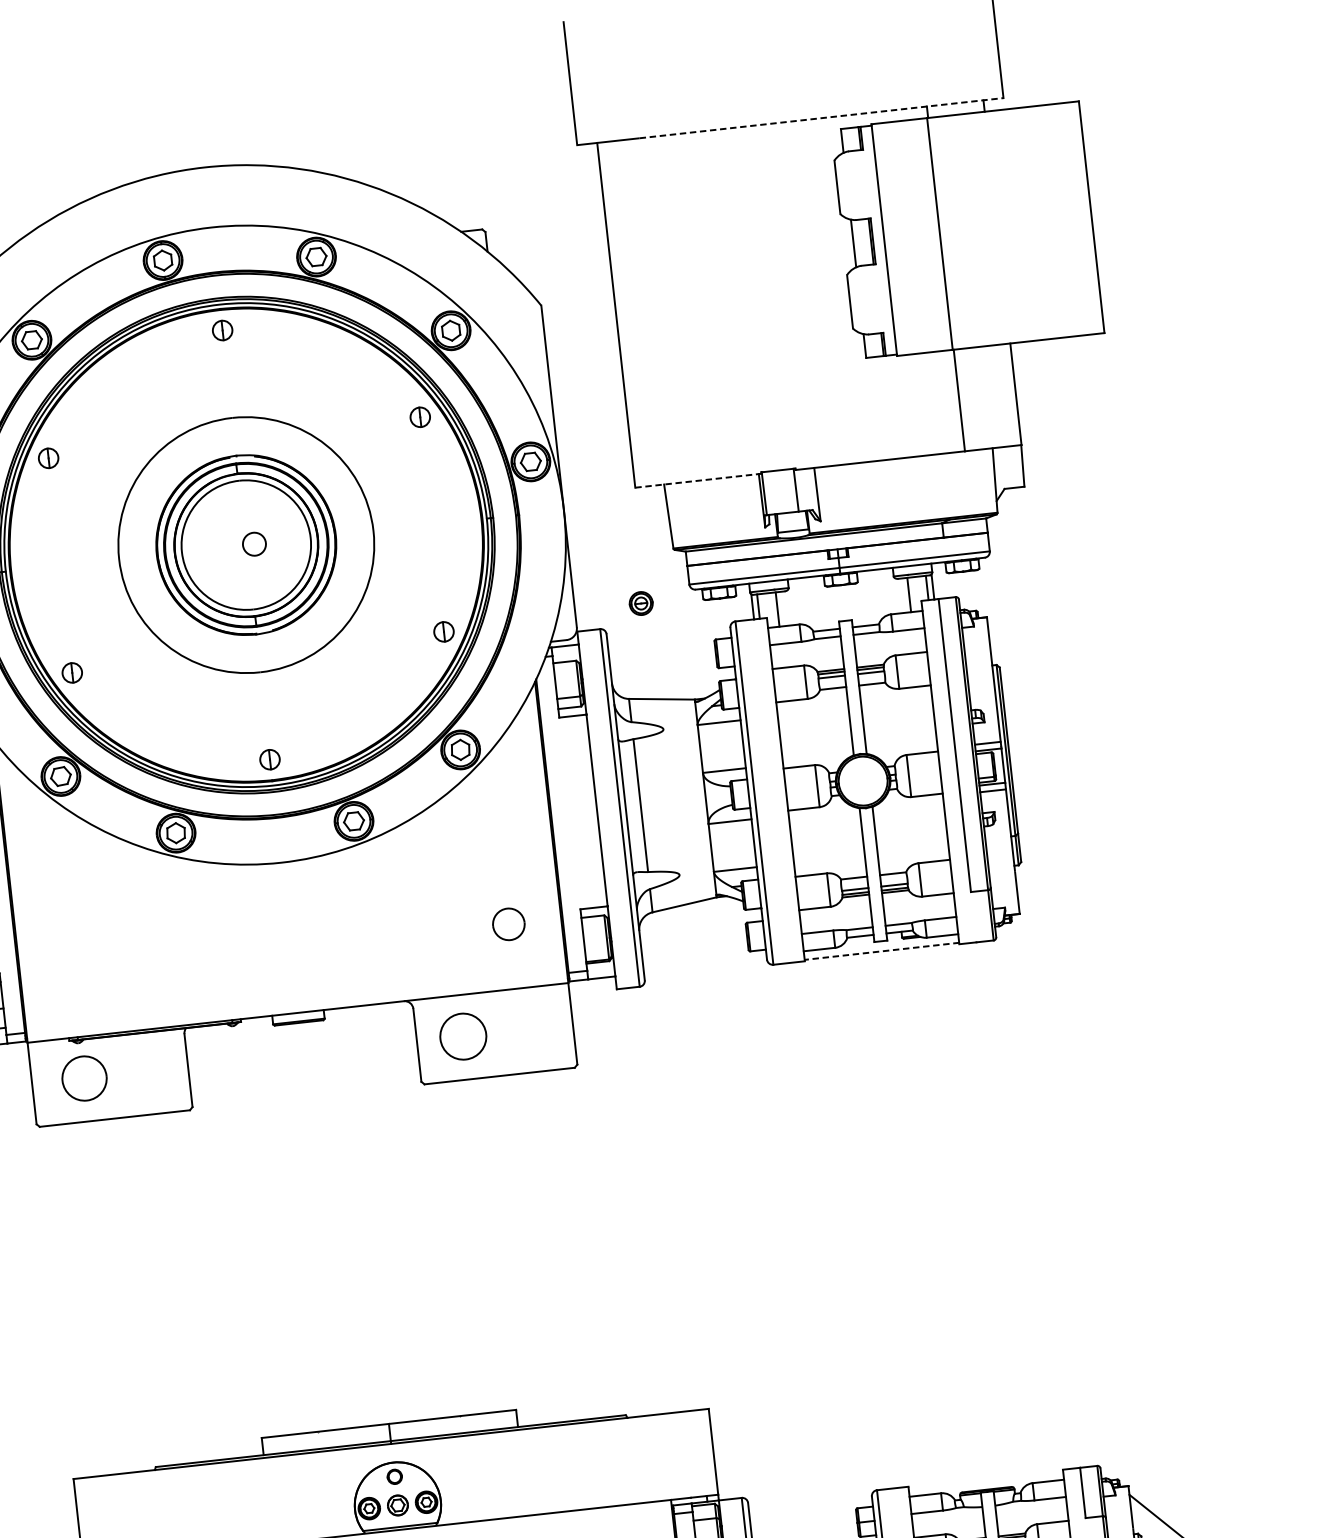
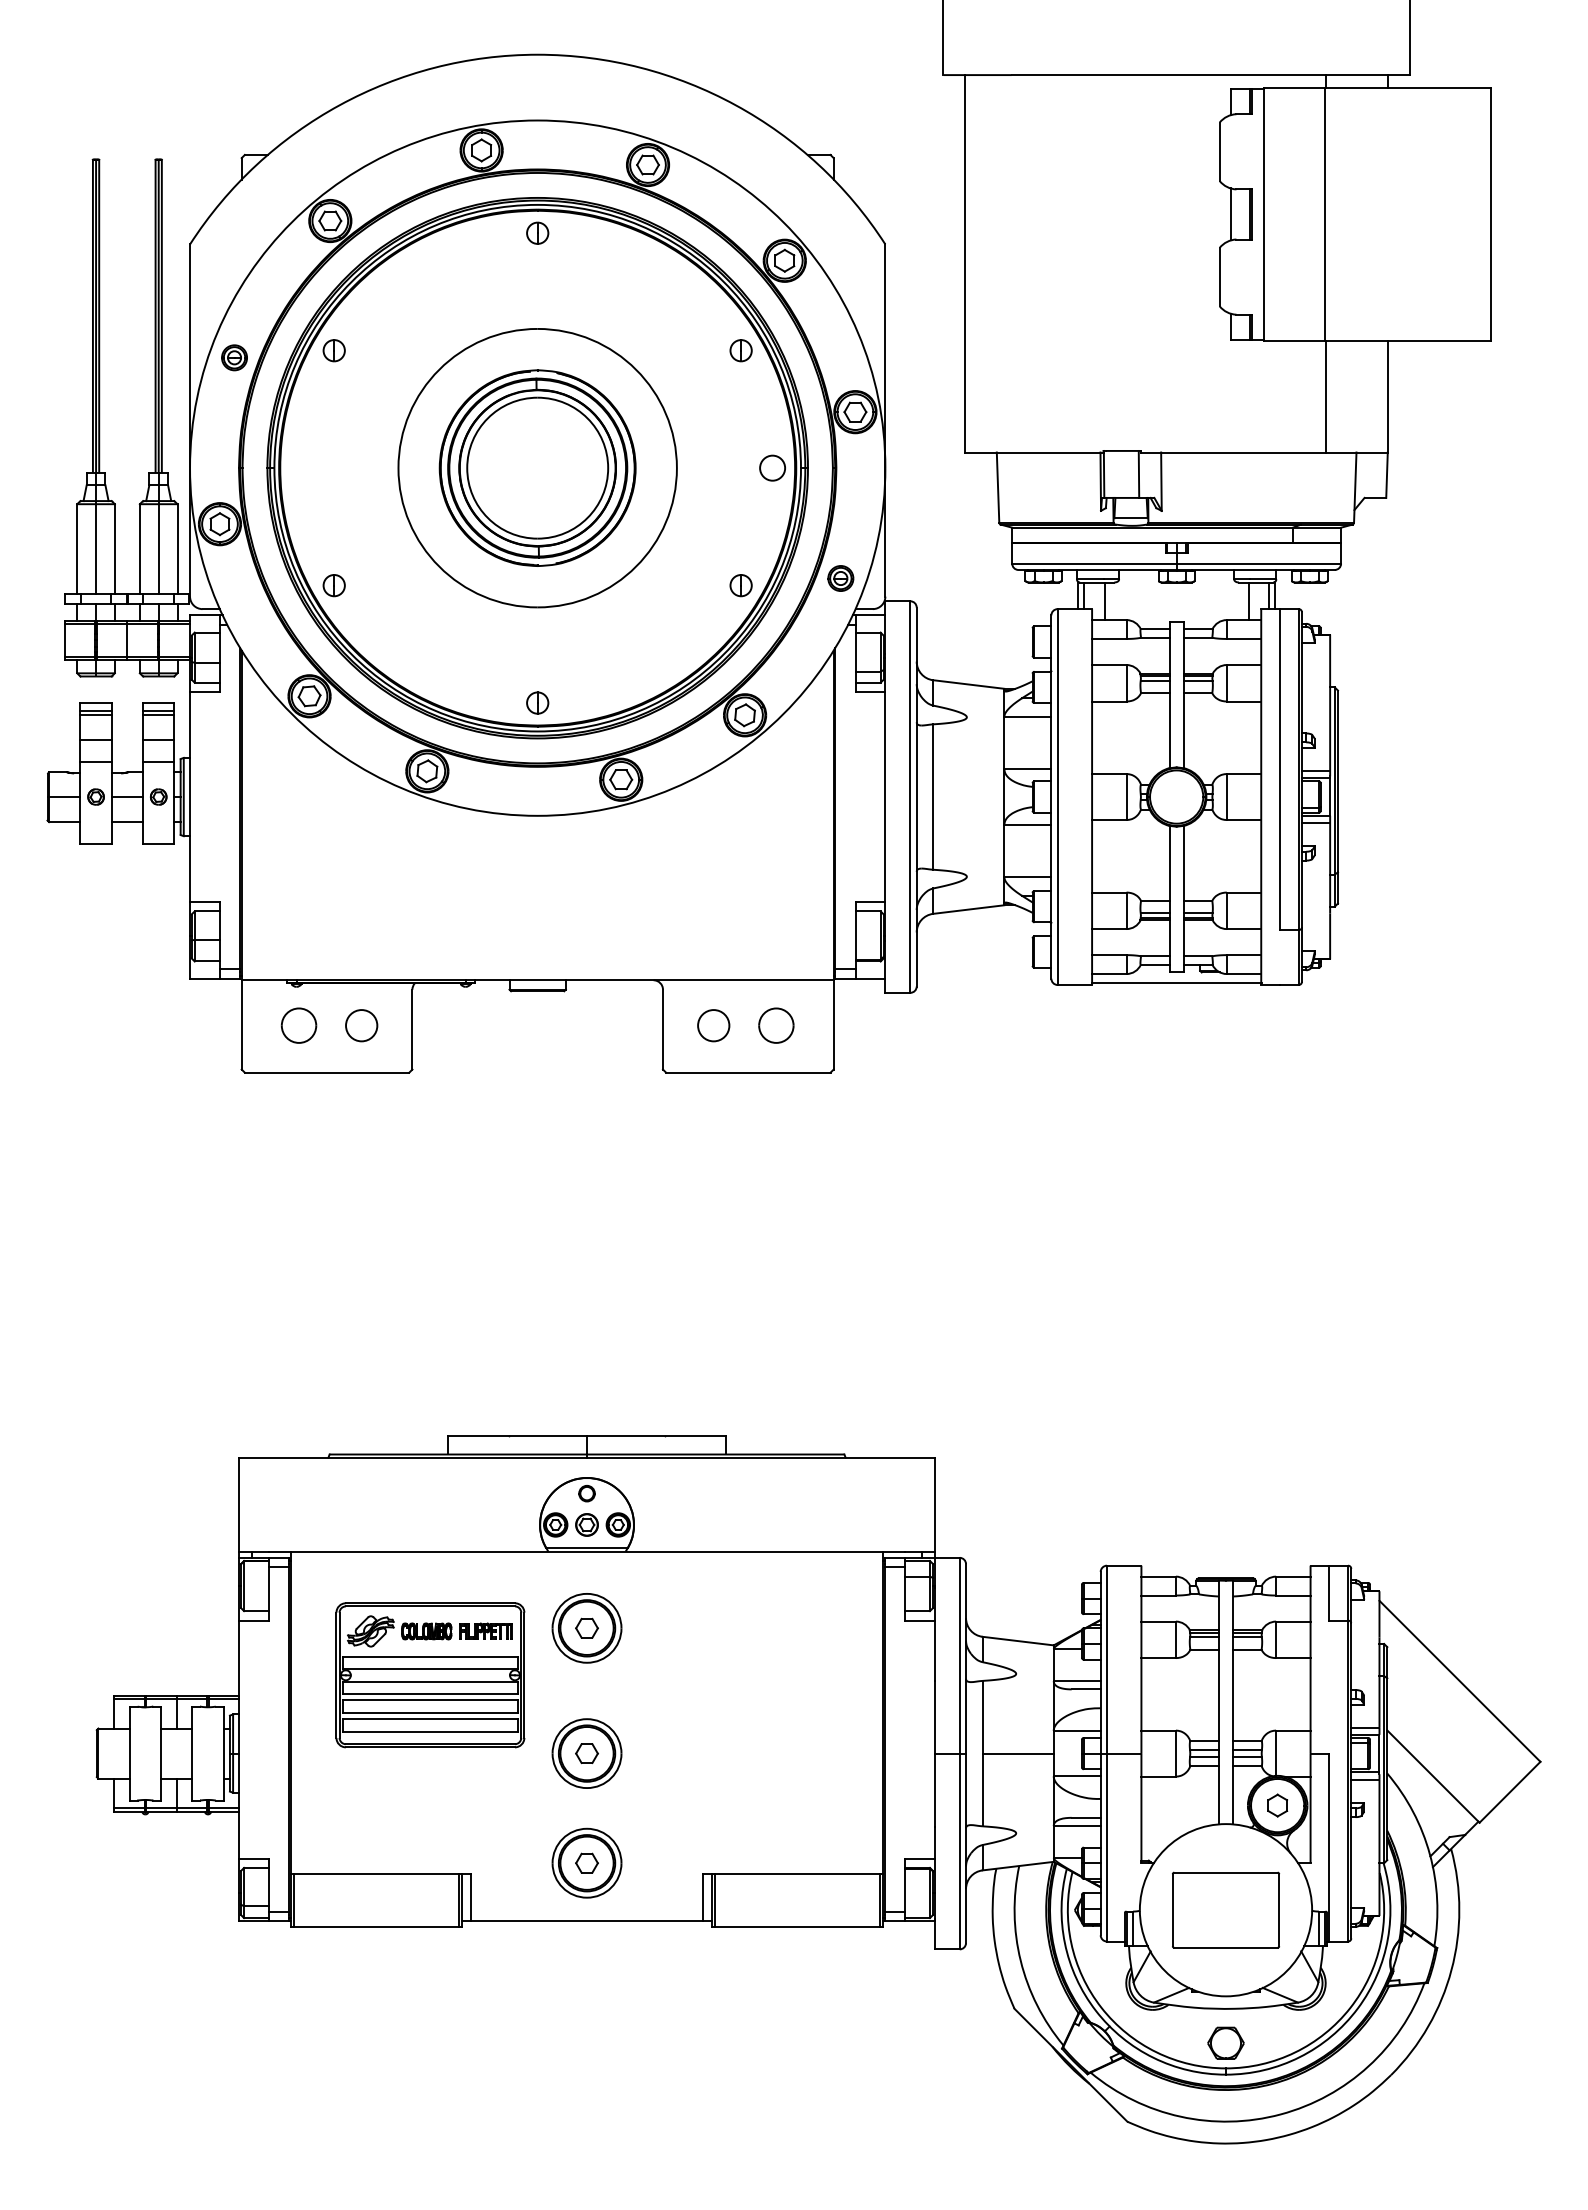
line: (822, 118) -> (1211, 75), dashed -> solid
line: (698, 480) -> (1034, 452), dashed -> solid
circle: (254, 543) -> (772, 467), moved
part: (640, 603) -> (840, 578), moved
part: (508, 924) -> (776, 1025), moved
line: (881, 951) -> (1176, 983), dashed -> solid
circle: (463, 1036) -> (713, 1025), size x0.62
circle: (141, 1071) -> (361, 1025), added
part: (84, 1078) -> (298, 1025), size x0.71

